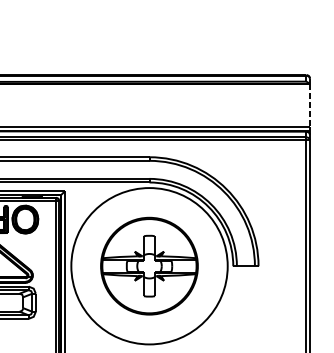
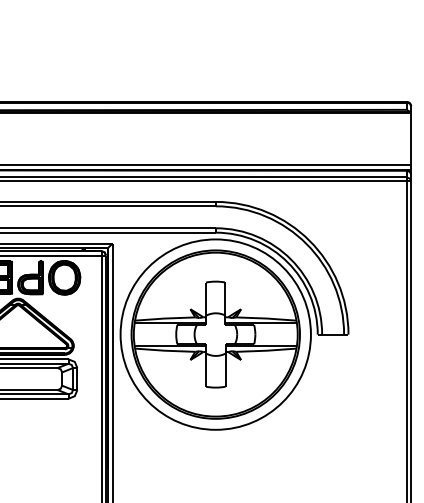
line: (310, 105) -> (411, 138), dashed -> solid
part: (149, 266) -> (215, 334), size x1.43

